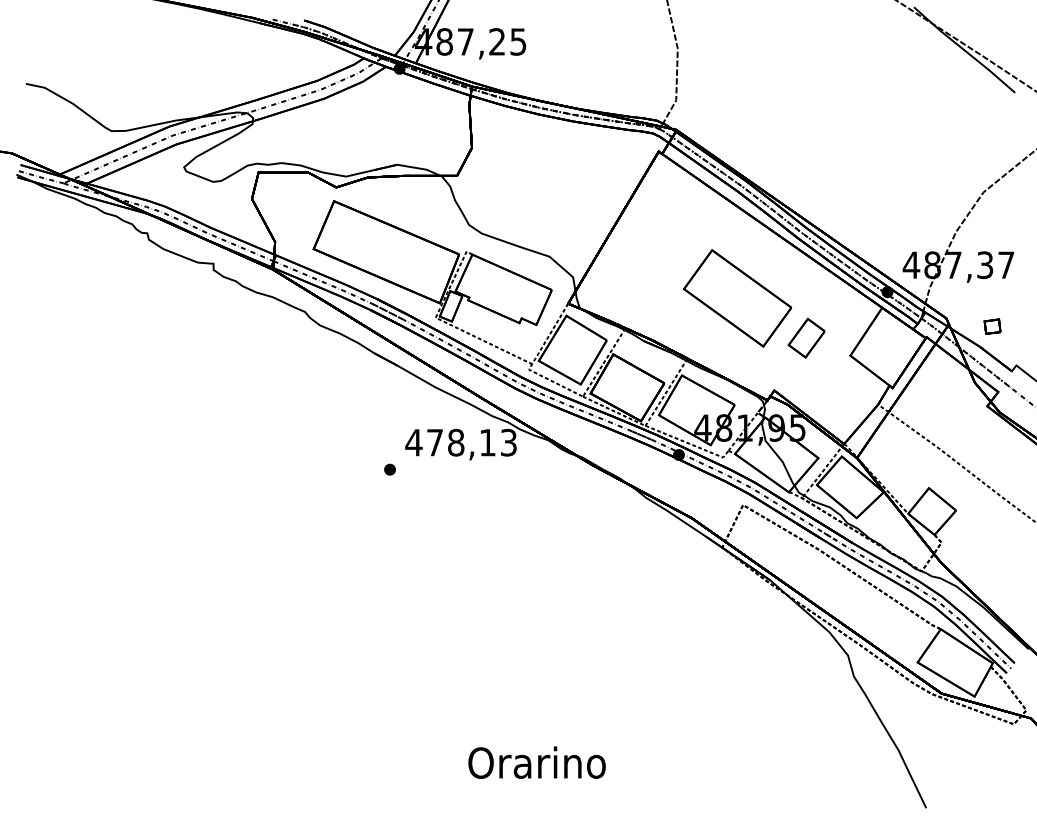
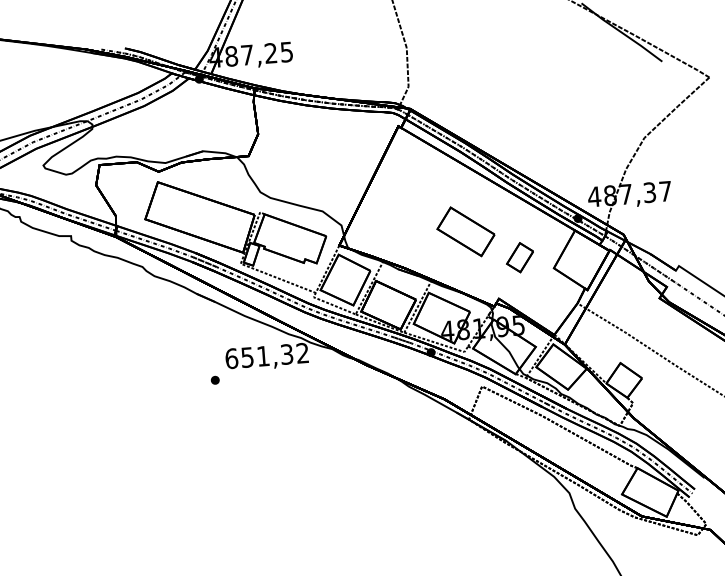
part: (737, 298) -> (465, 231), size x0.7
part: (992, 326) -> (658, 238), removed
text: (460, 442) -> (266, 355), 478,13 -> 651,32

